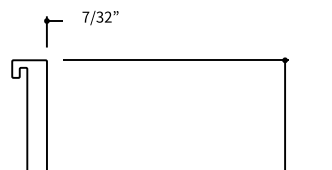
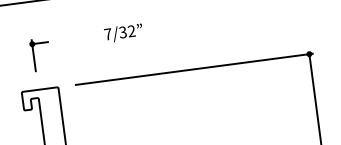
text: (100, 17) -> (123, 32), moved
part: (53, 31) -> (40, 54), moved

